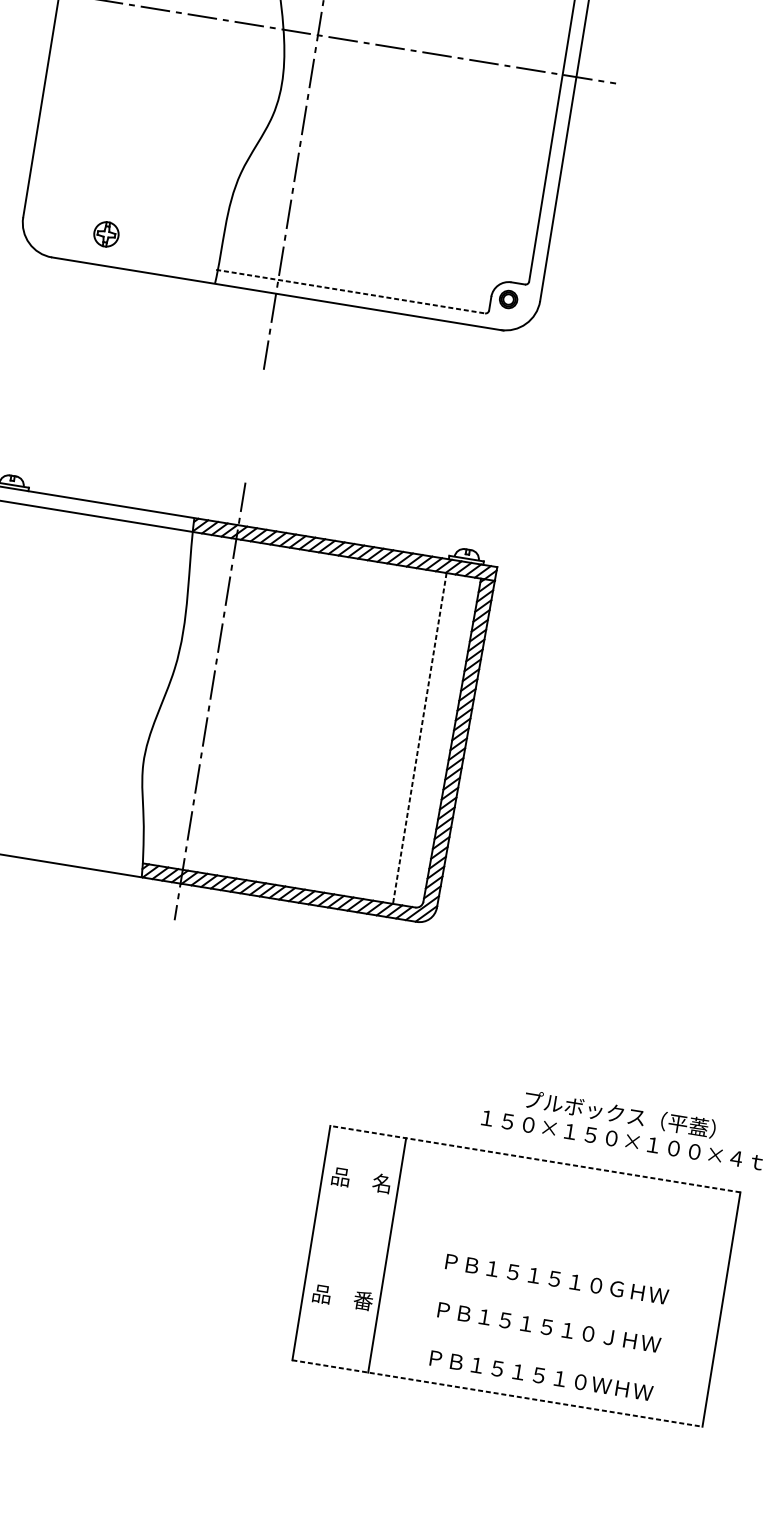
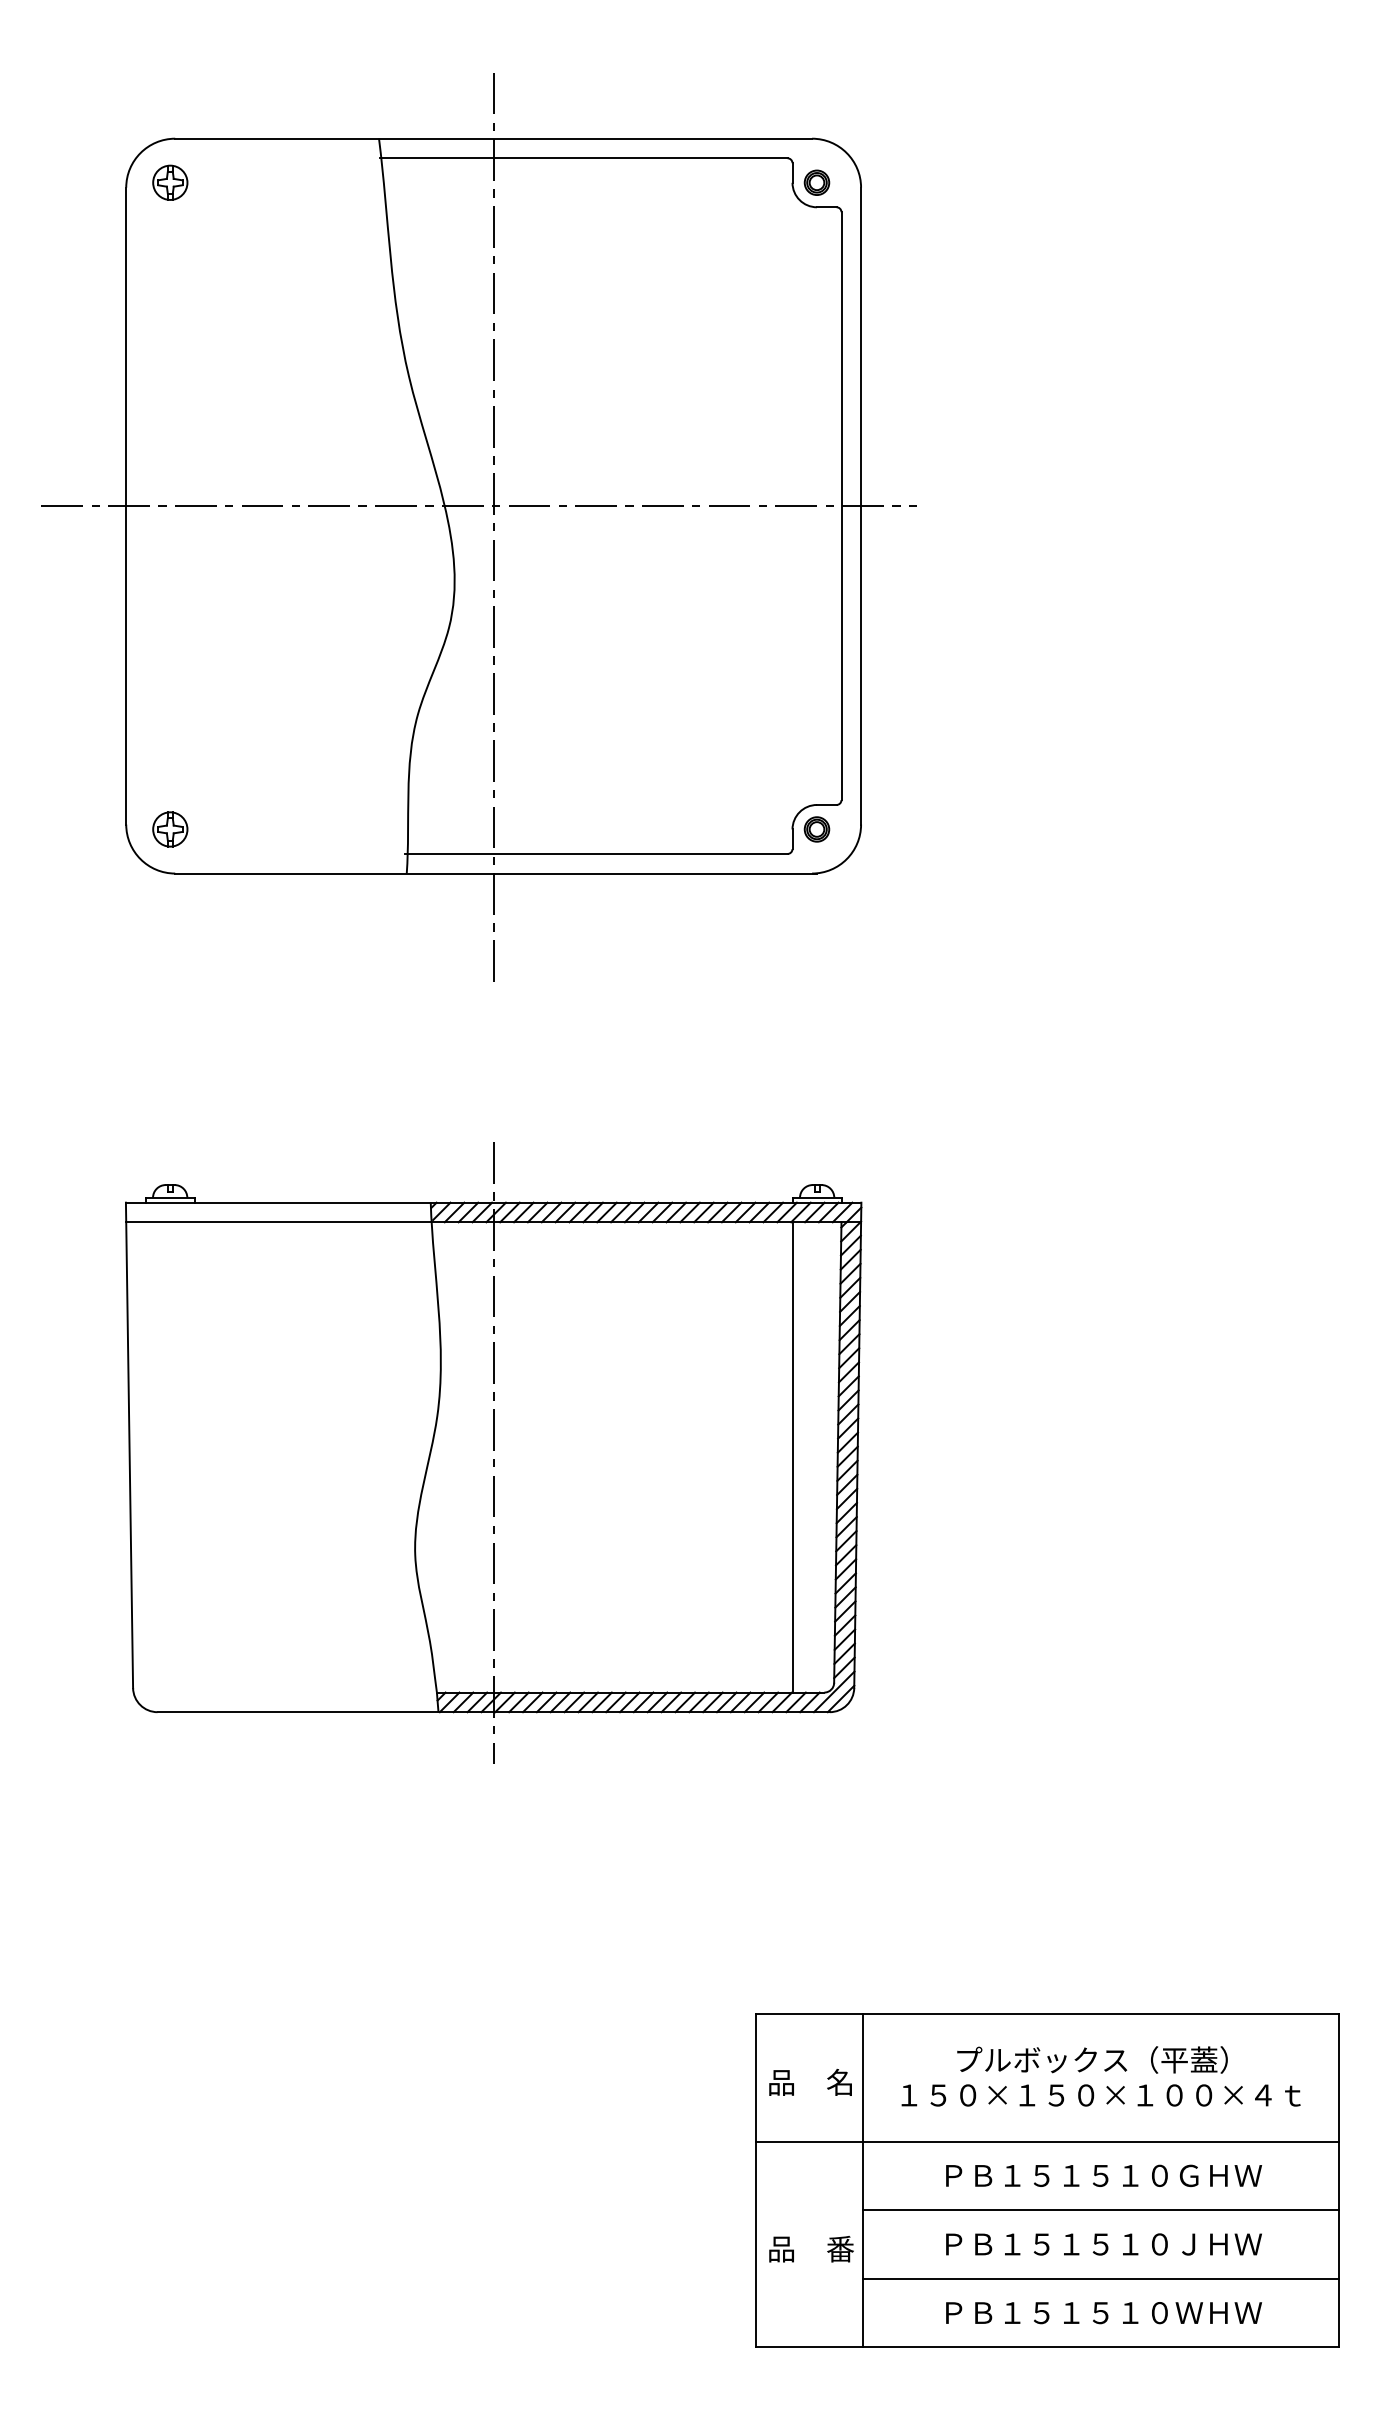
part: (106, 234) -> (170, 829), moved
line: (350, 291) -> (596, 853), dashed -> solid
line: (419, 738) -> (792, 1457), dashed -> solid
text: (624, 1126) -> (1100, 2076), moved
line: (535, 1159) -> (1046, 2014), dashed -> solid
line: (520, 1248) -> (1046, 2141), added
line: (550, 1303) -> (1100, 2210), added
line: (542, 1351) -> (1100, 2278), added
line: (497, 1393) -> (1047, 2347), dashed -> solid

